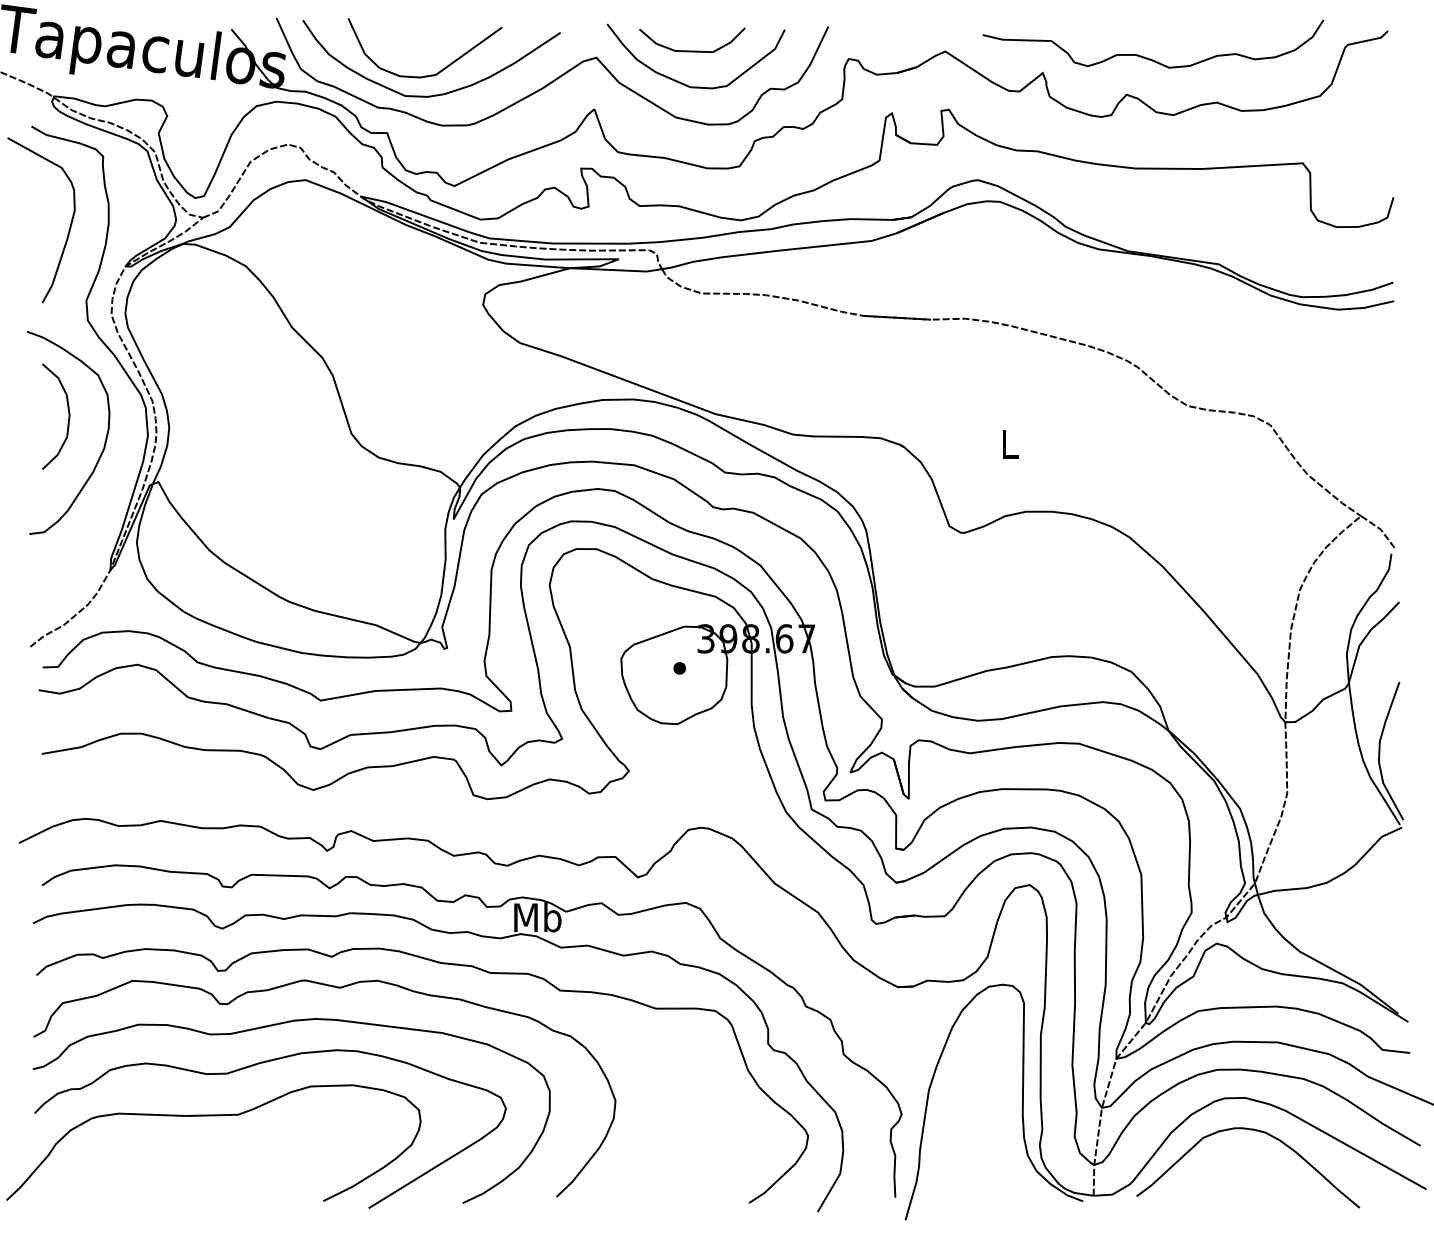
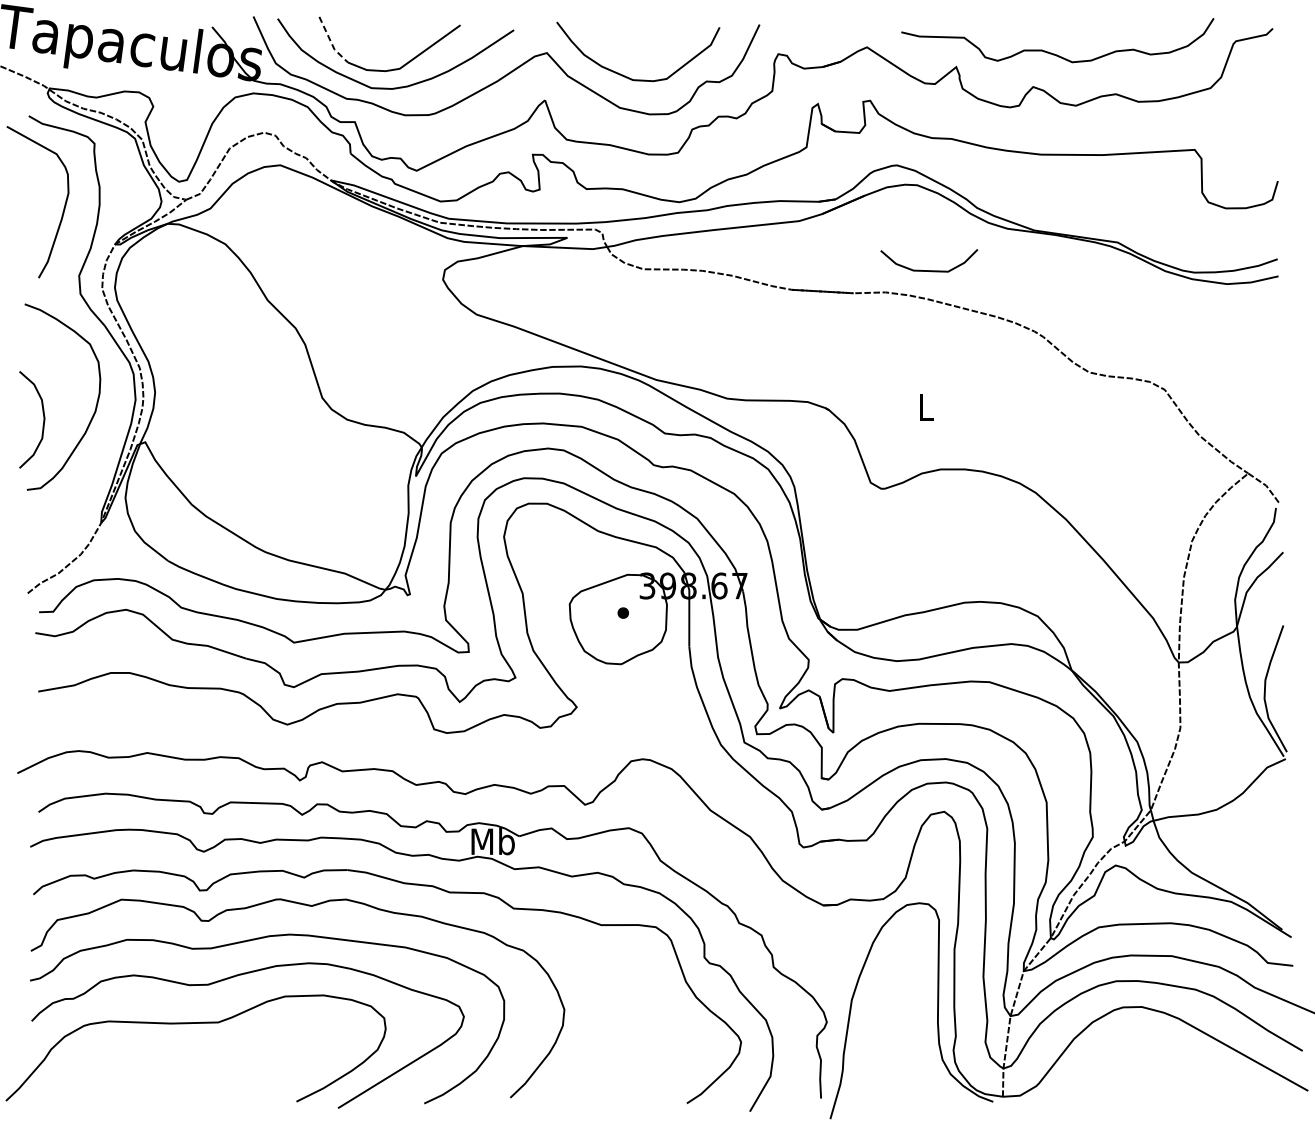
line: (361, 45) -> (331, 41), solid -> dashed
curve: (692, 50) -> (929, 270), moved
curve: (68, 416) -> (43, 419), moved
curve: (1256, 1131) -> (1152, 1037), removed

